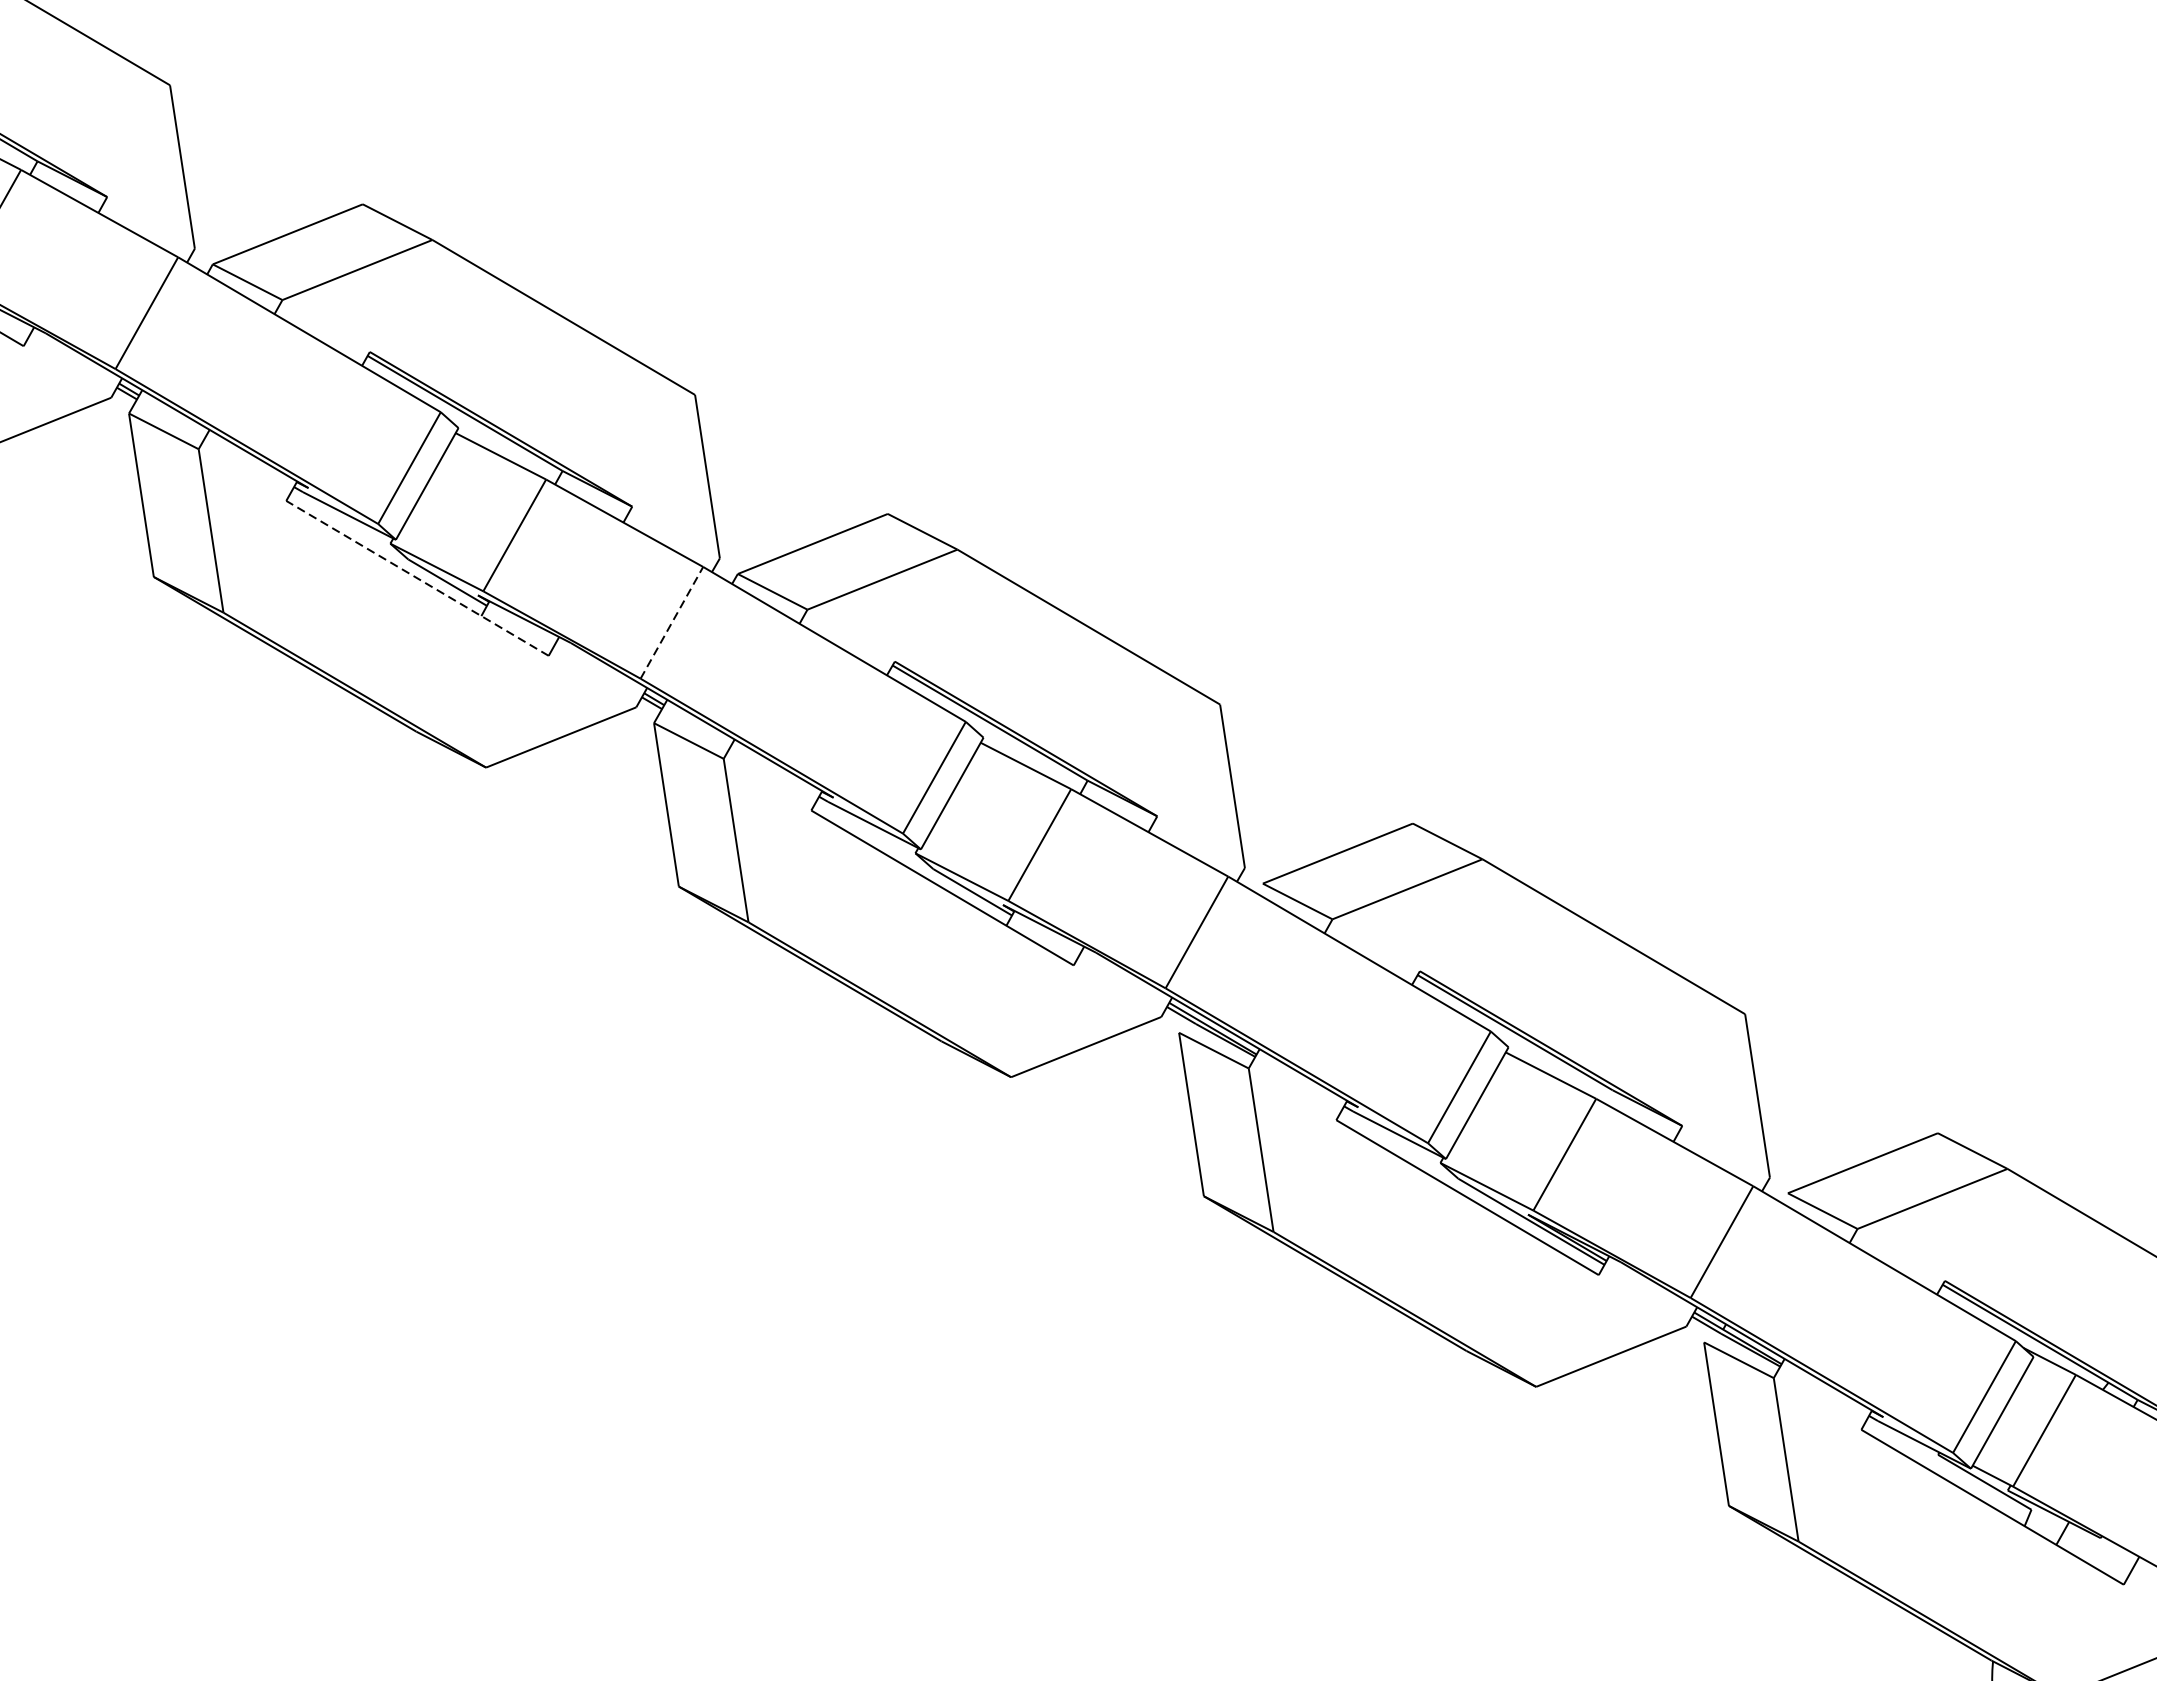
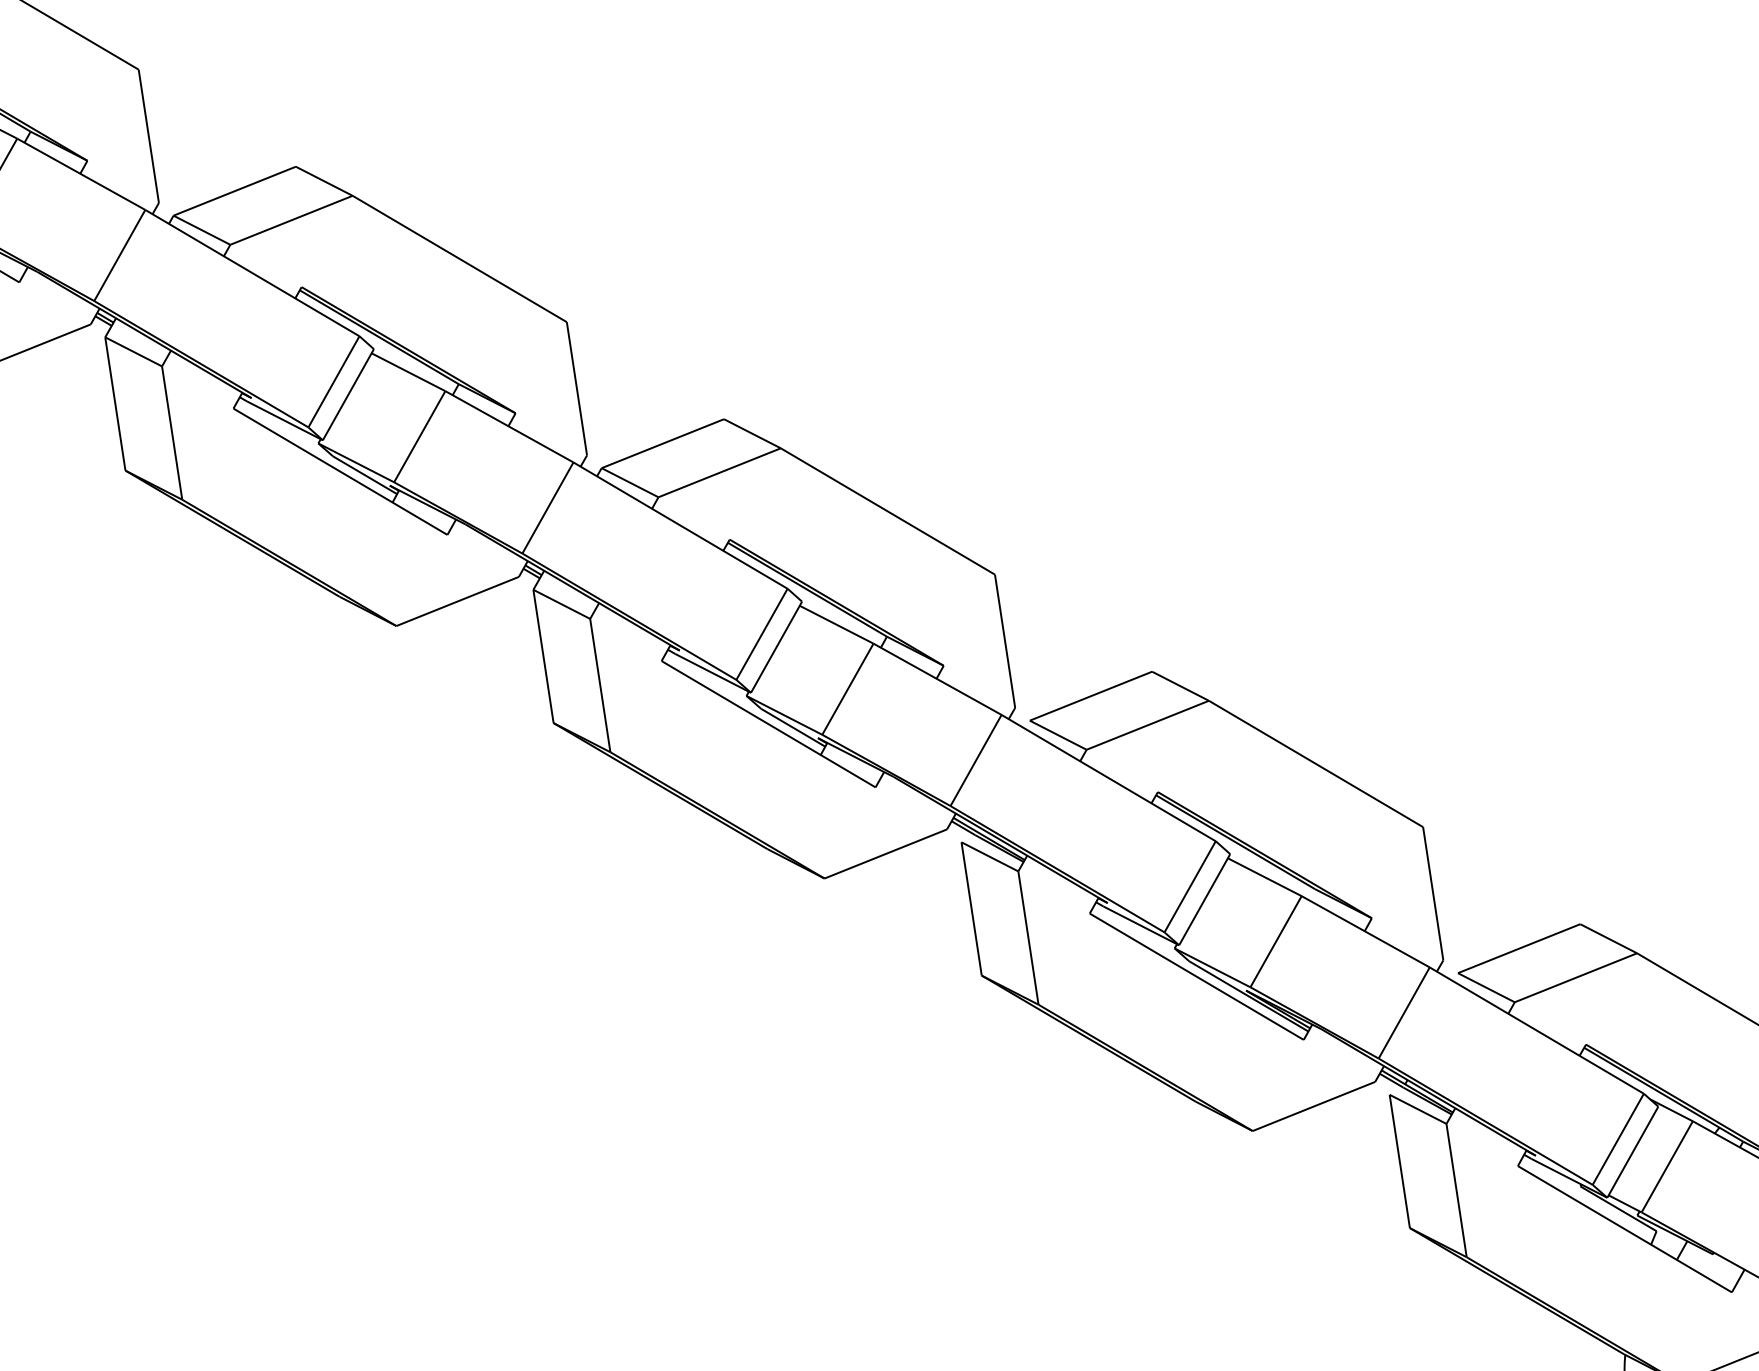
line: (417, 578) -> (340, 471), dashed -> solid
line: (672, 622) -> (548, 507), dashed -> solid

